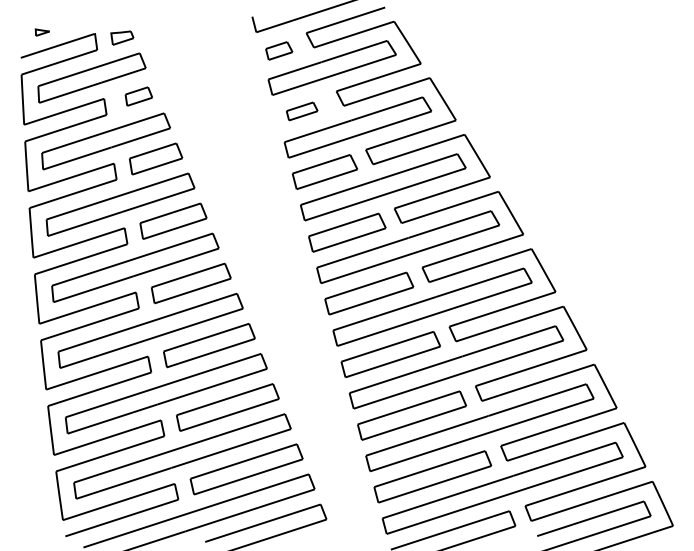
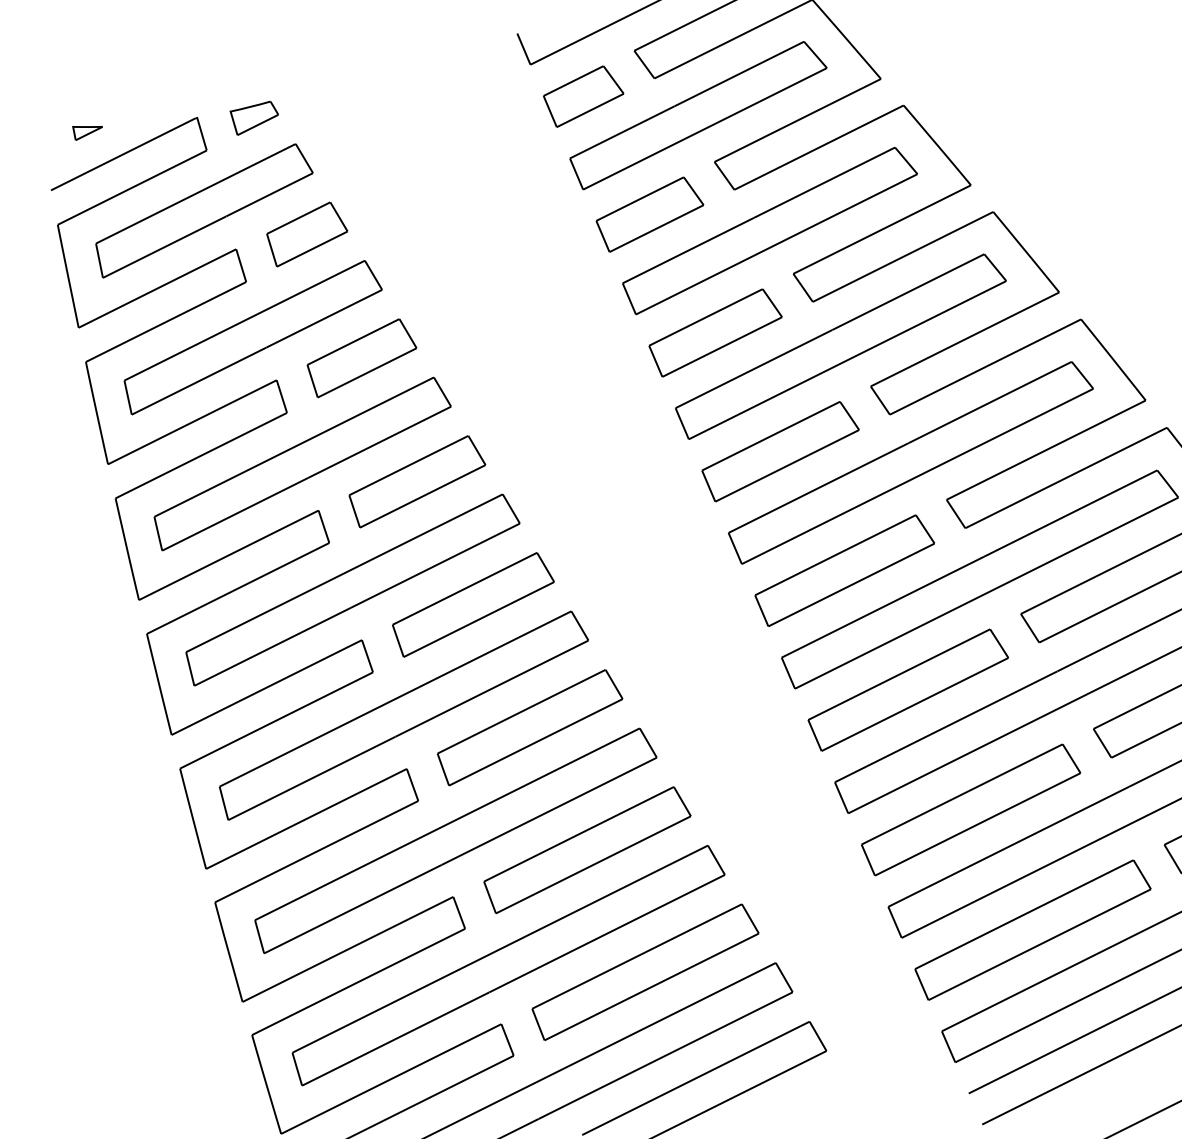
part: (278, 50) -> (581, 95), size x1.43
part: (138, 96) -> (306, 233), size x1.43
part: (301, 111) -> (648, 214), size x1.67

